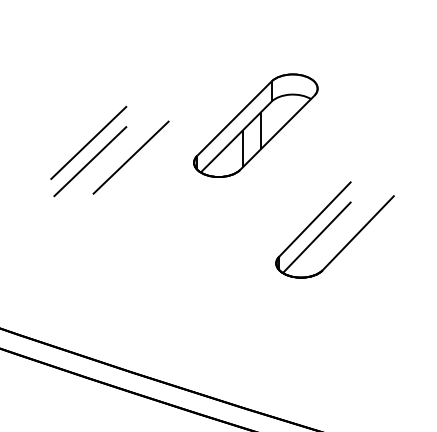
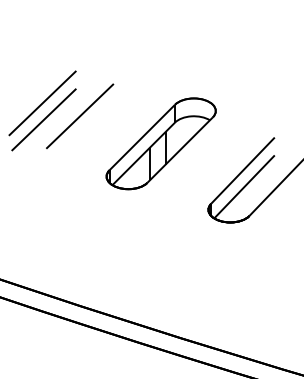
part: (255, 125) -> (160, 143), moved

